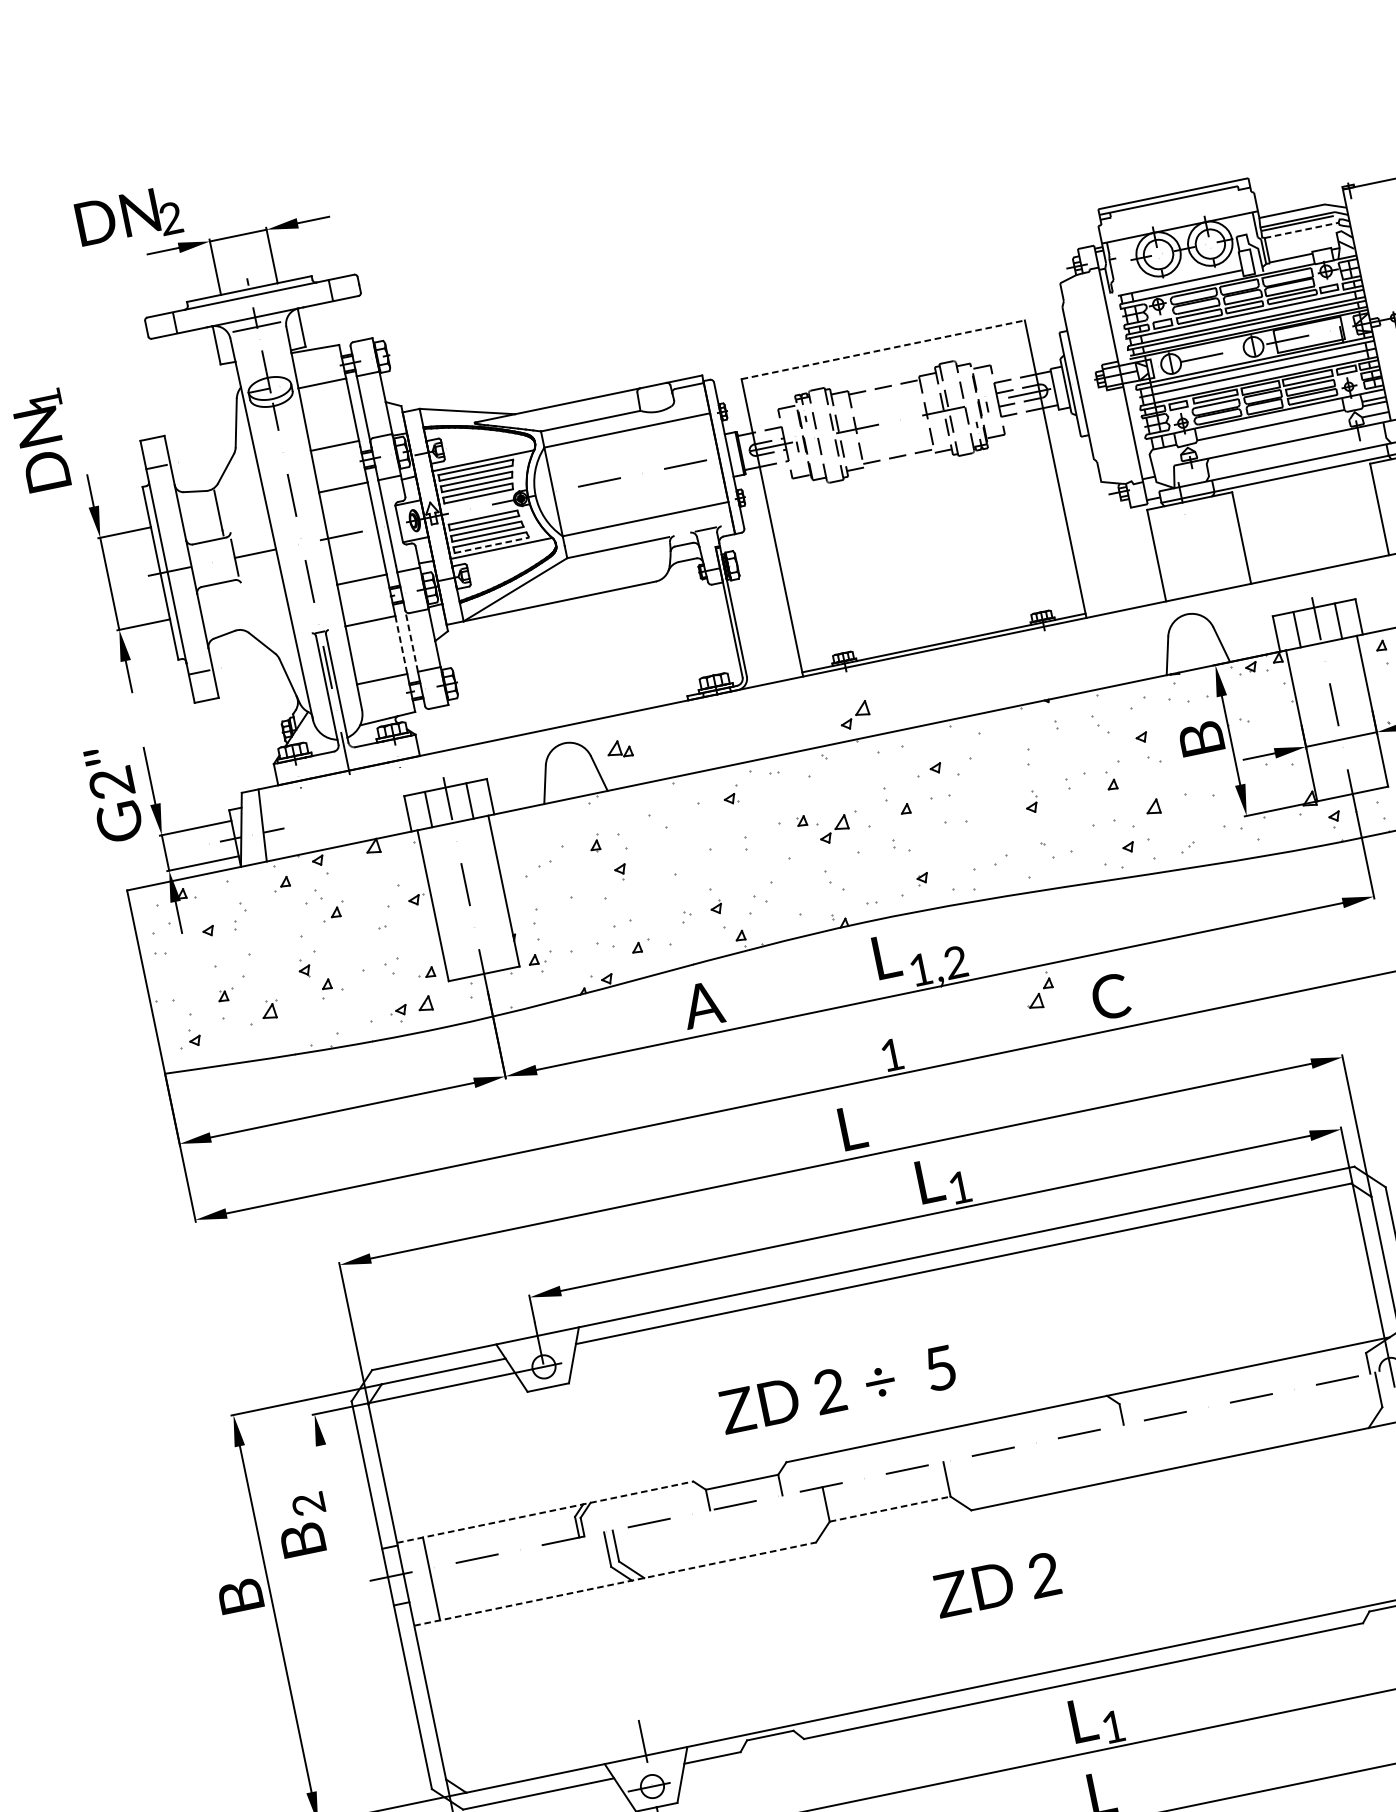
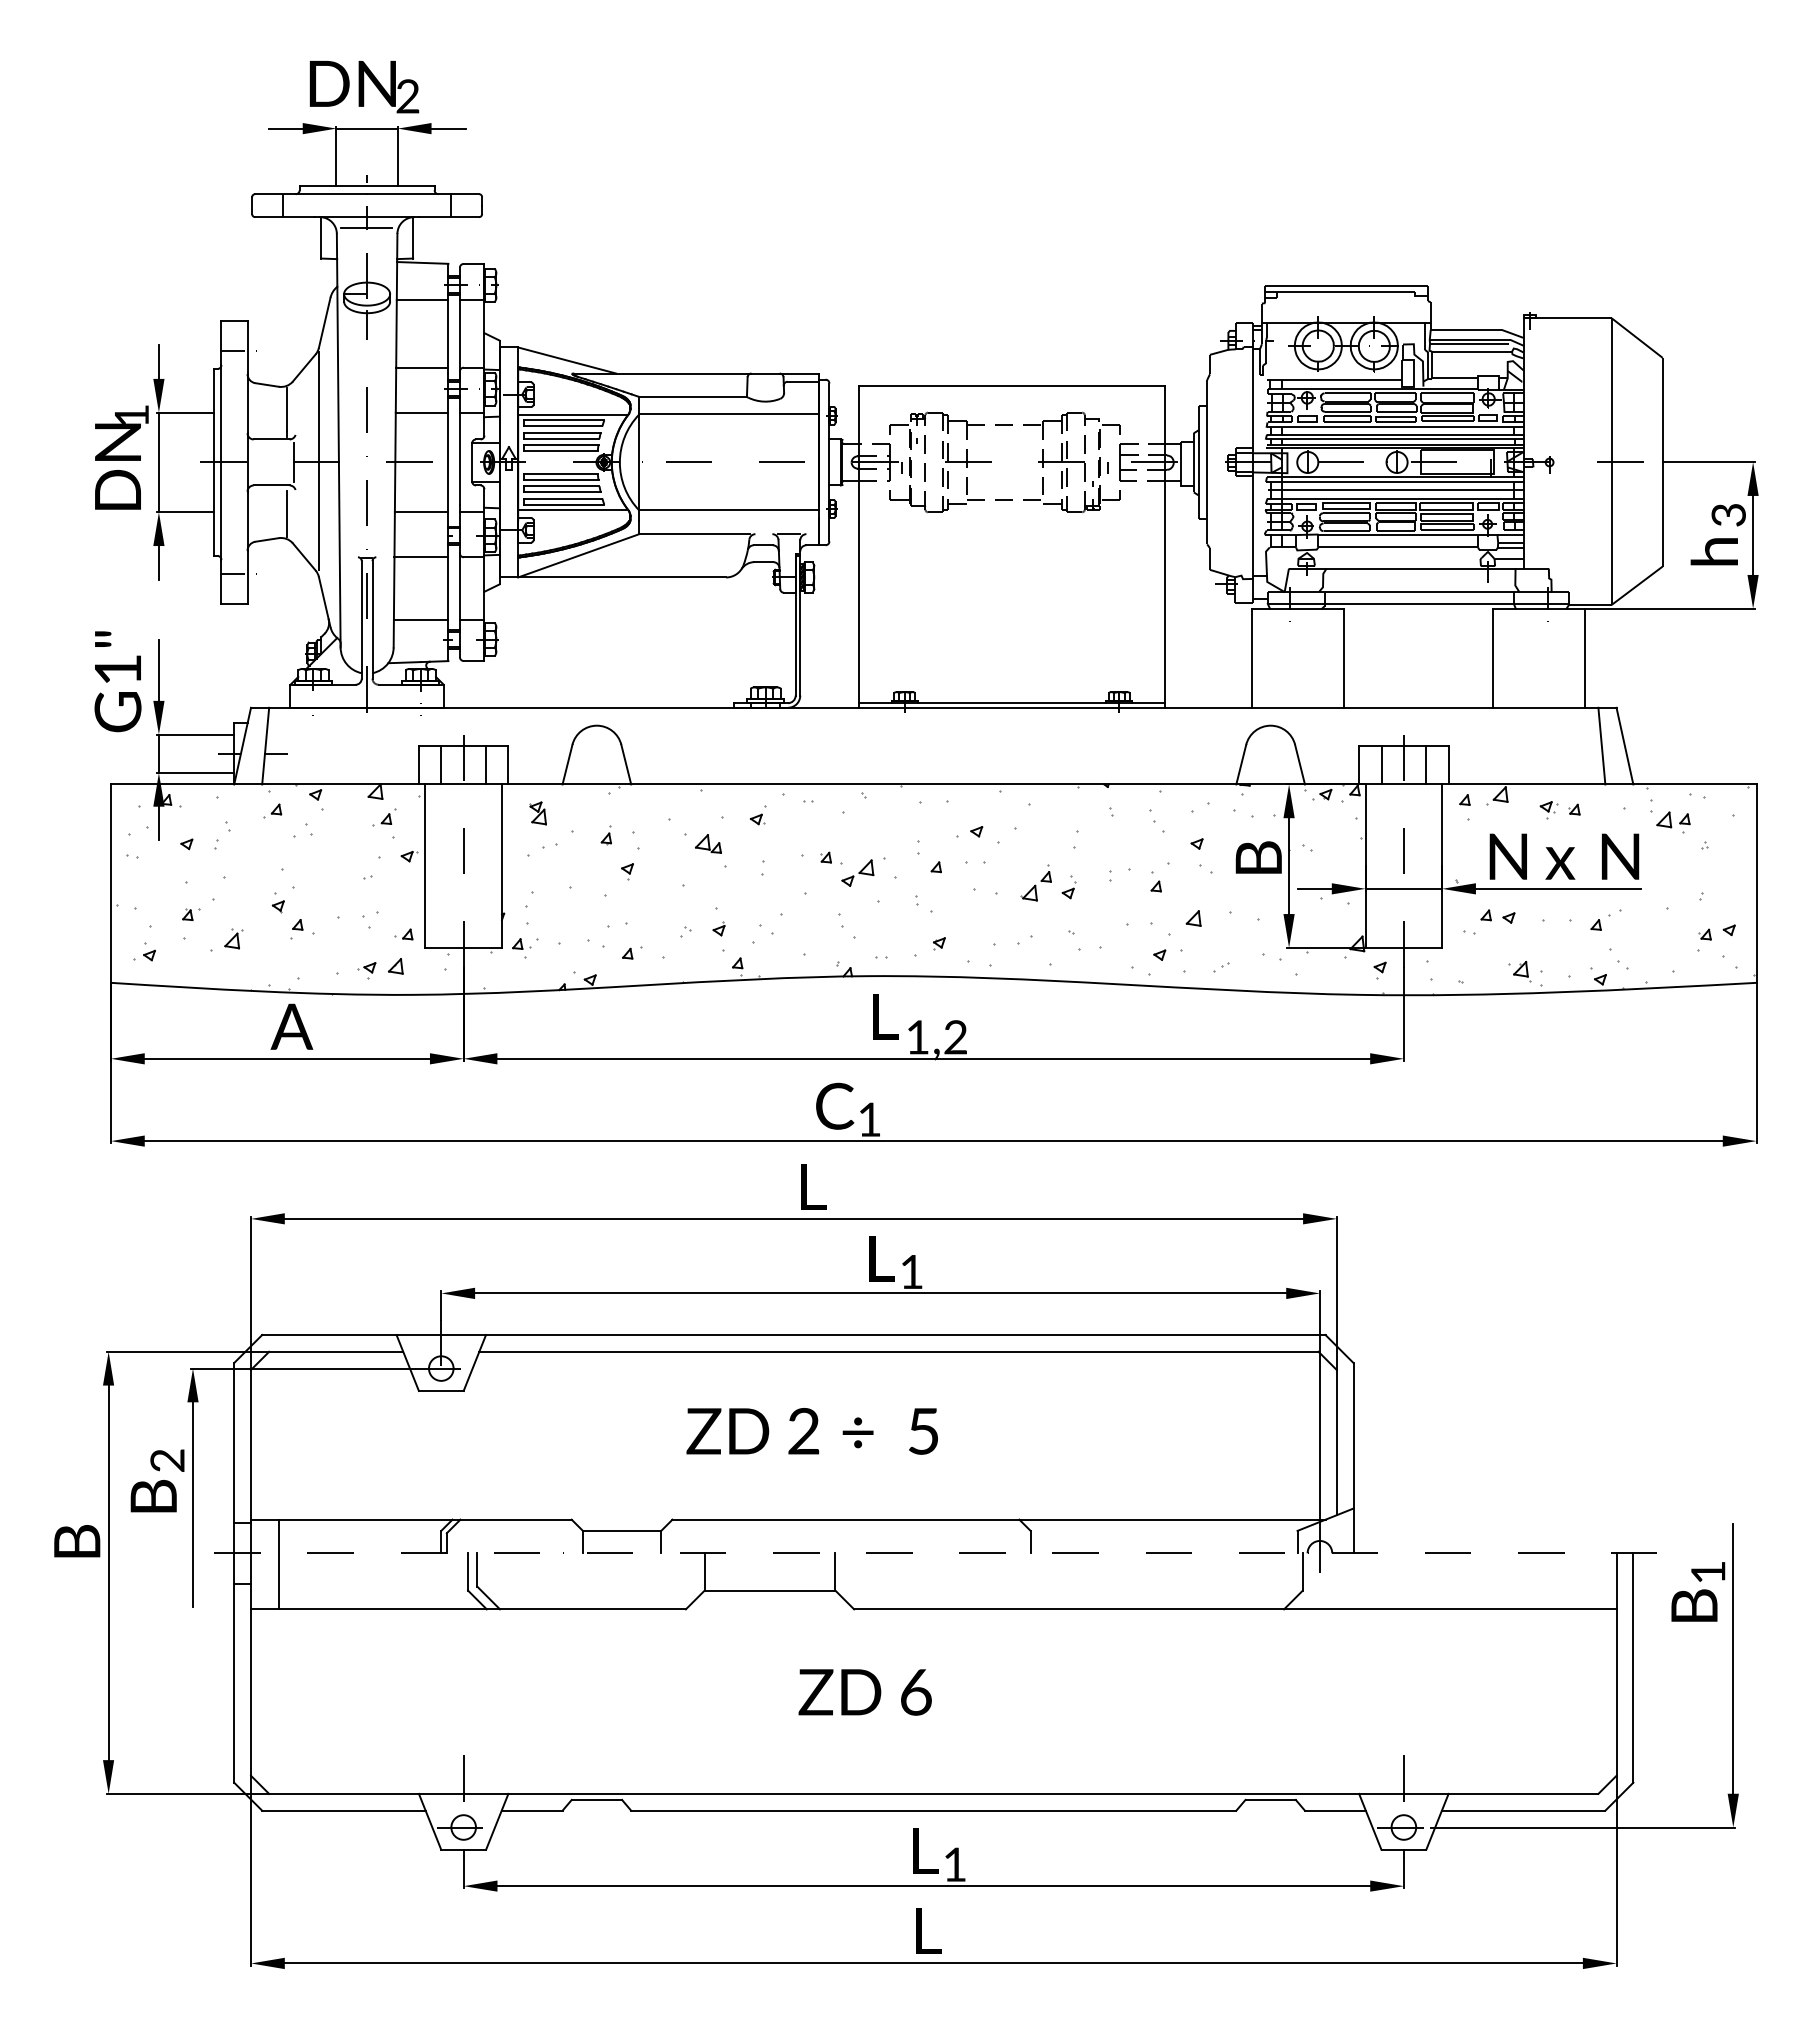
text: (129, 218) -> (364, 87), moved
line: (1302, 230) -> (1472, 351), dashed -> solid
line: (883, 349) -> (1012, 385), dashed -> solid
text: (44, 440) -> (121, 457), moved
line: (492, 545) -> (564, 504), dashed -> solid
line: (256, 551) -> (318, 460), added
line: (238, 606) -> (287, 513), added
line: (411, 640) -> (459, 586), dashed -> solid
line: (401, 645) -> (448, 589), dashed -> solid
part: (854, 714) -> (903, 758), removed
part: (618, 749) -> (707, 843), moved
text: (111, 783) -> (117, 669), G2" -> G1"
part: (526, 835) -> (537, 813), added
part: (333, 911) -> (384, 817), moved
part: (1038, 990) -> (1035, 882), moved
text: (1110, 996) -> (835, 1105), moved
text: (702, 1004) -> (291, 1026), moved
text: (837, 1389) -> (811, 1431), moved
line: (890, 1508) -> (770, 1590), dashed -> solid
line: (545, 1512) -> (411, 1519), dashed -> solid
line: (341, 1539) -> (193, 1504), added
text: (1043, 1574) -> (915, 1691), 2 -> 6
line: (615, 1584) -> (468, 1609), dashed -> solid

